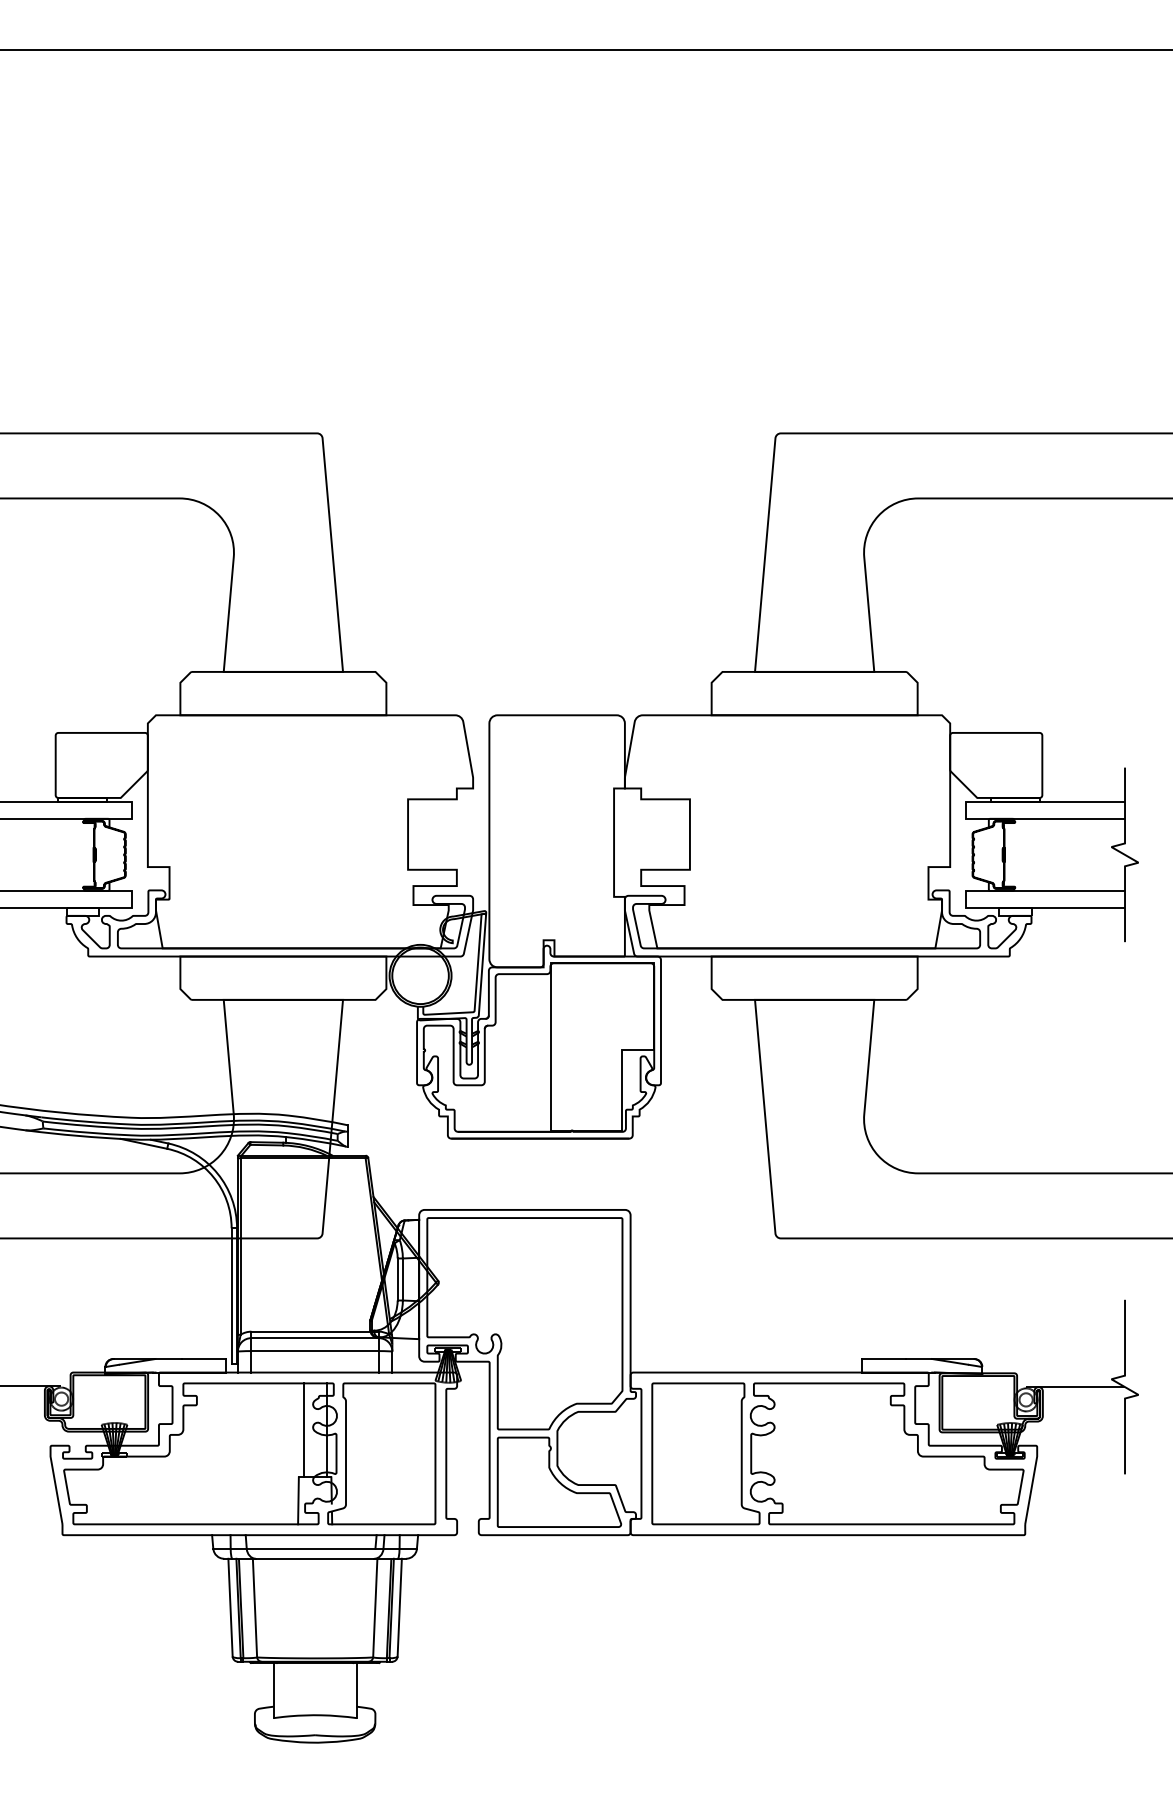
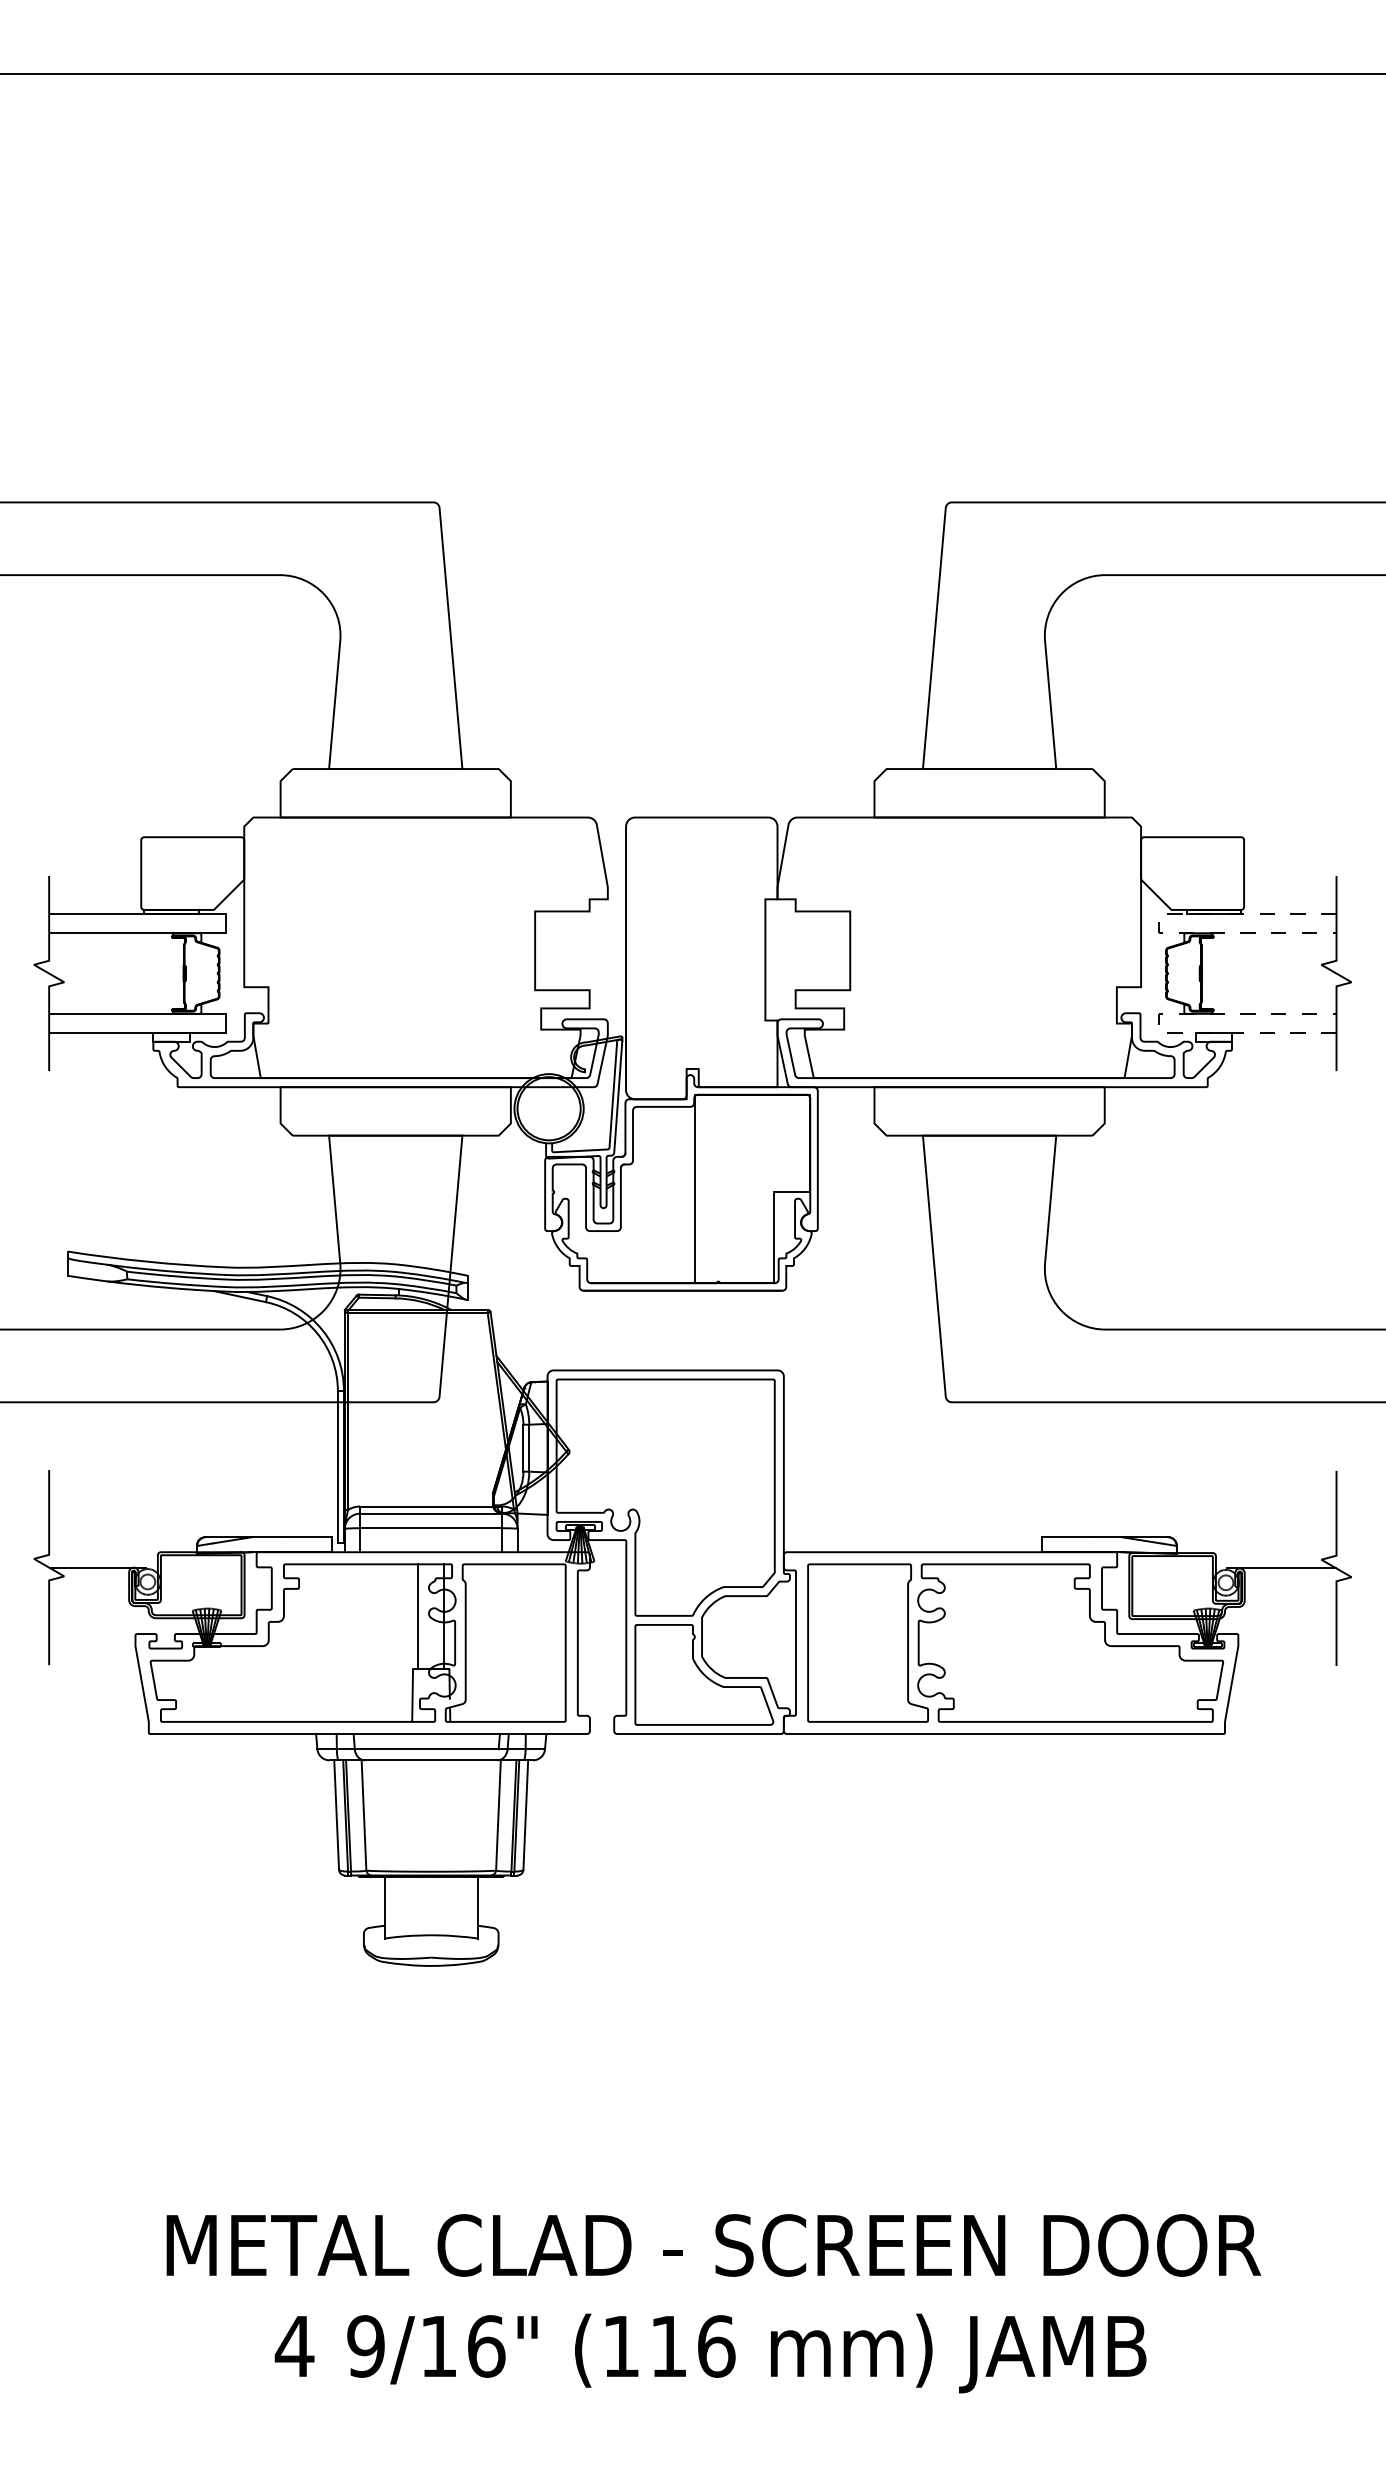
line: (966, 810) -> (1159, 924), solid -> dashed
line: (966, 898) -> (1159, 1022), solid -> dashed

